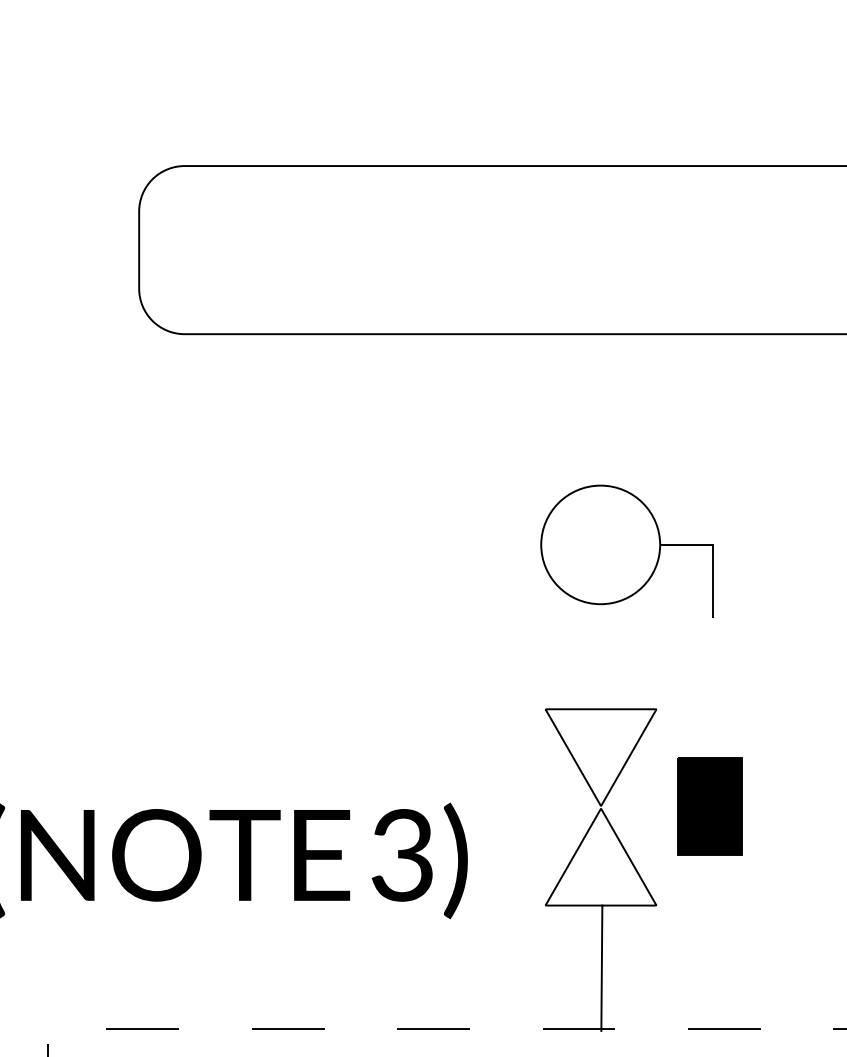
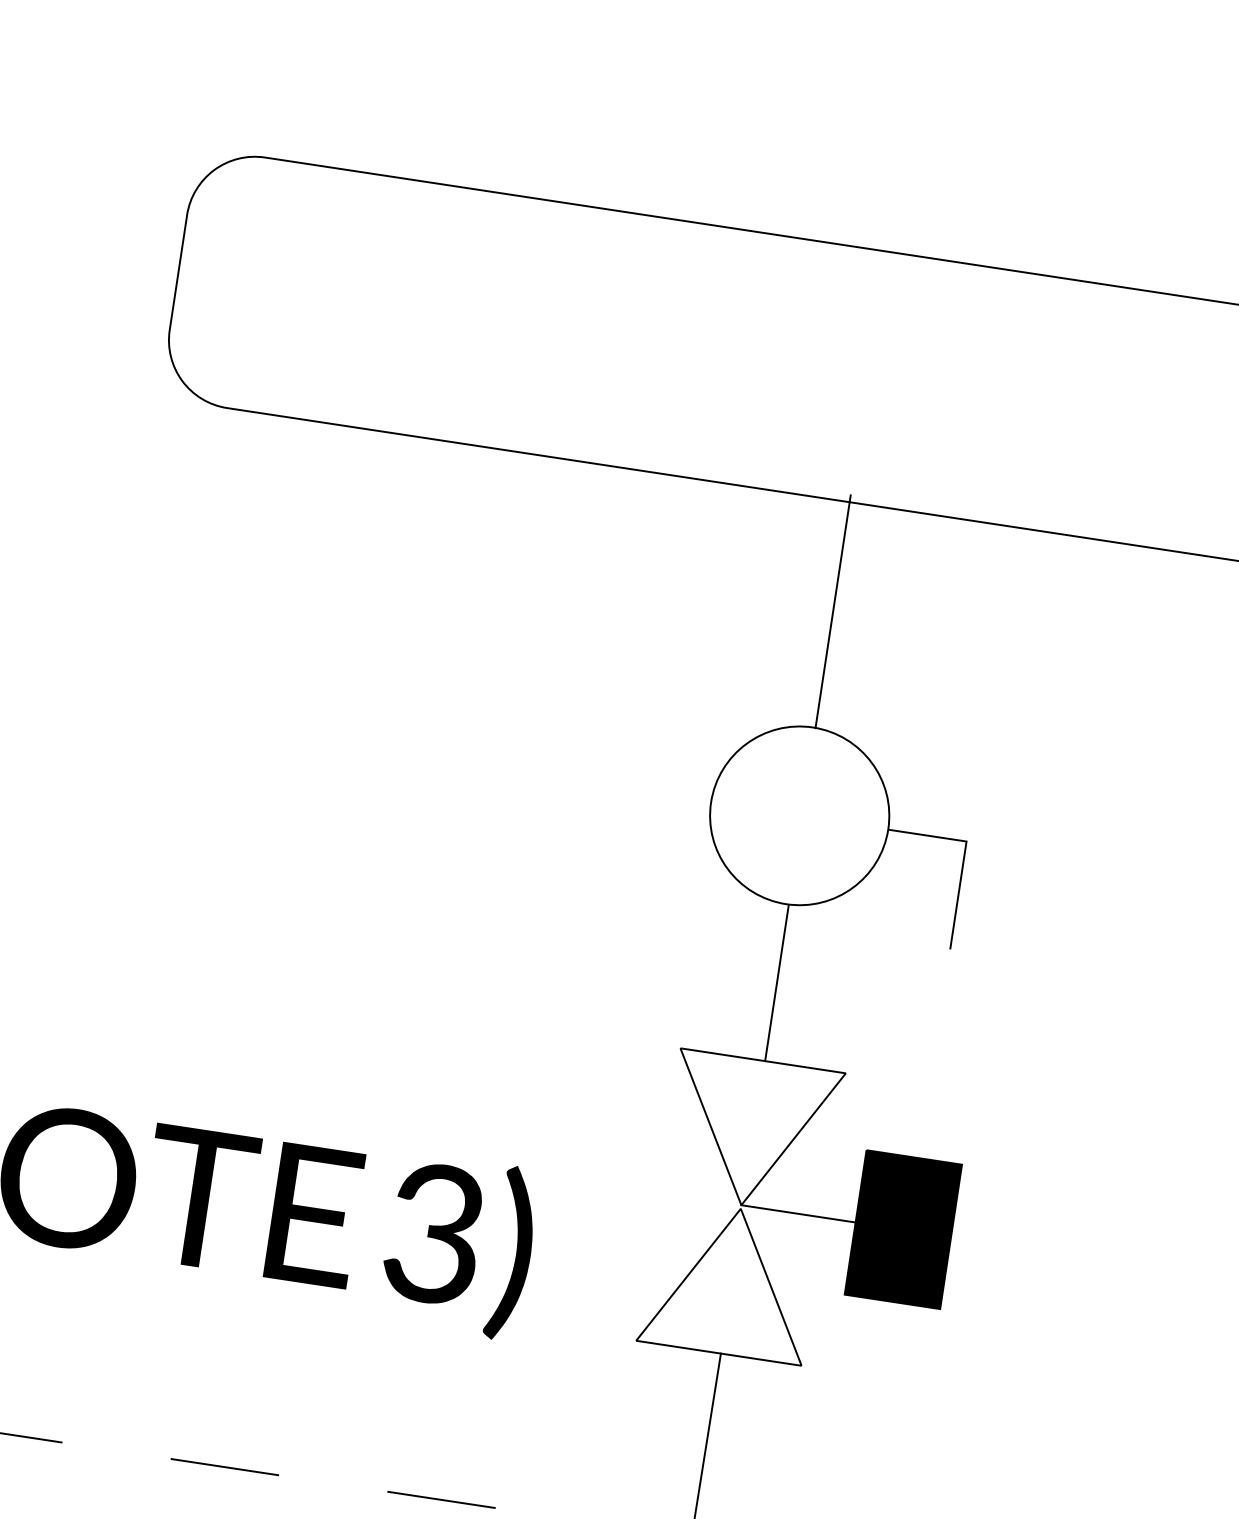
line: (602, 407) -> (833, 611), added
line: (602, 657) -> (777, 984), added
line: (639, 806) -> (798, 1214), added

